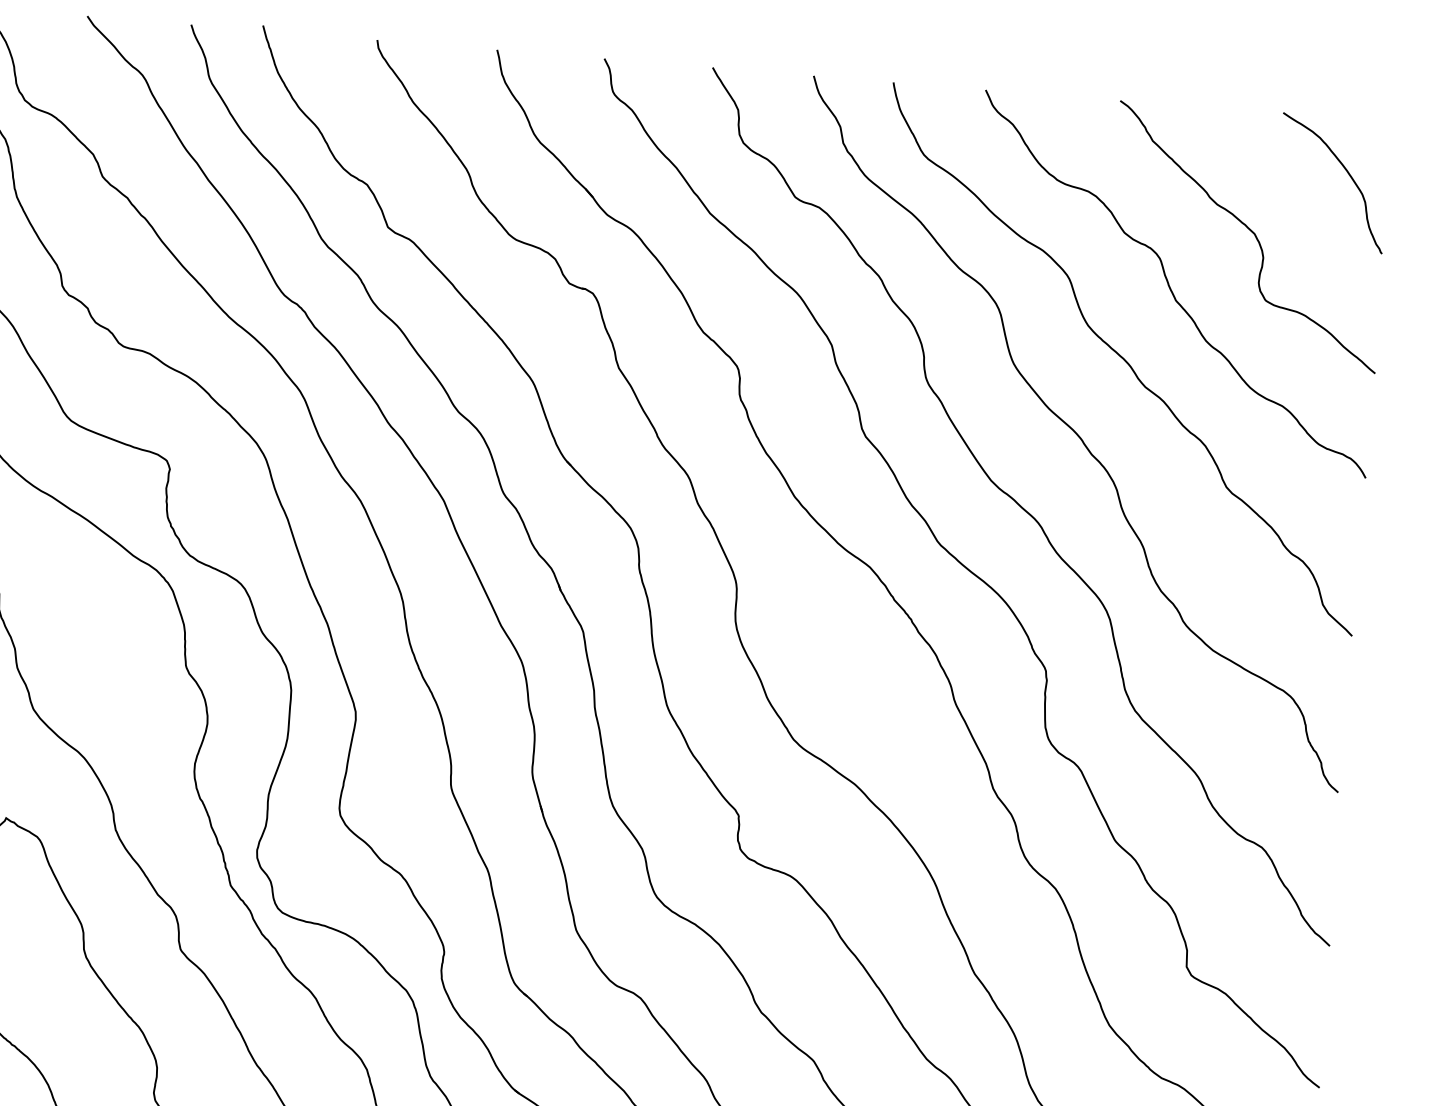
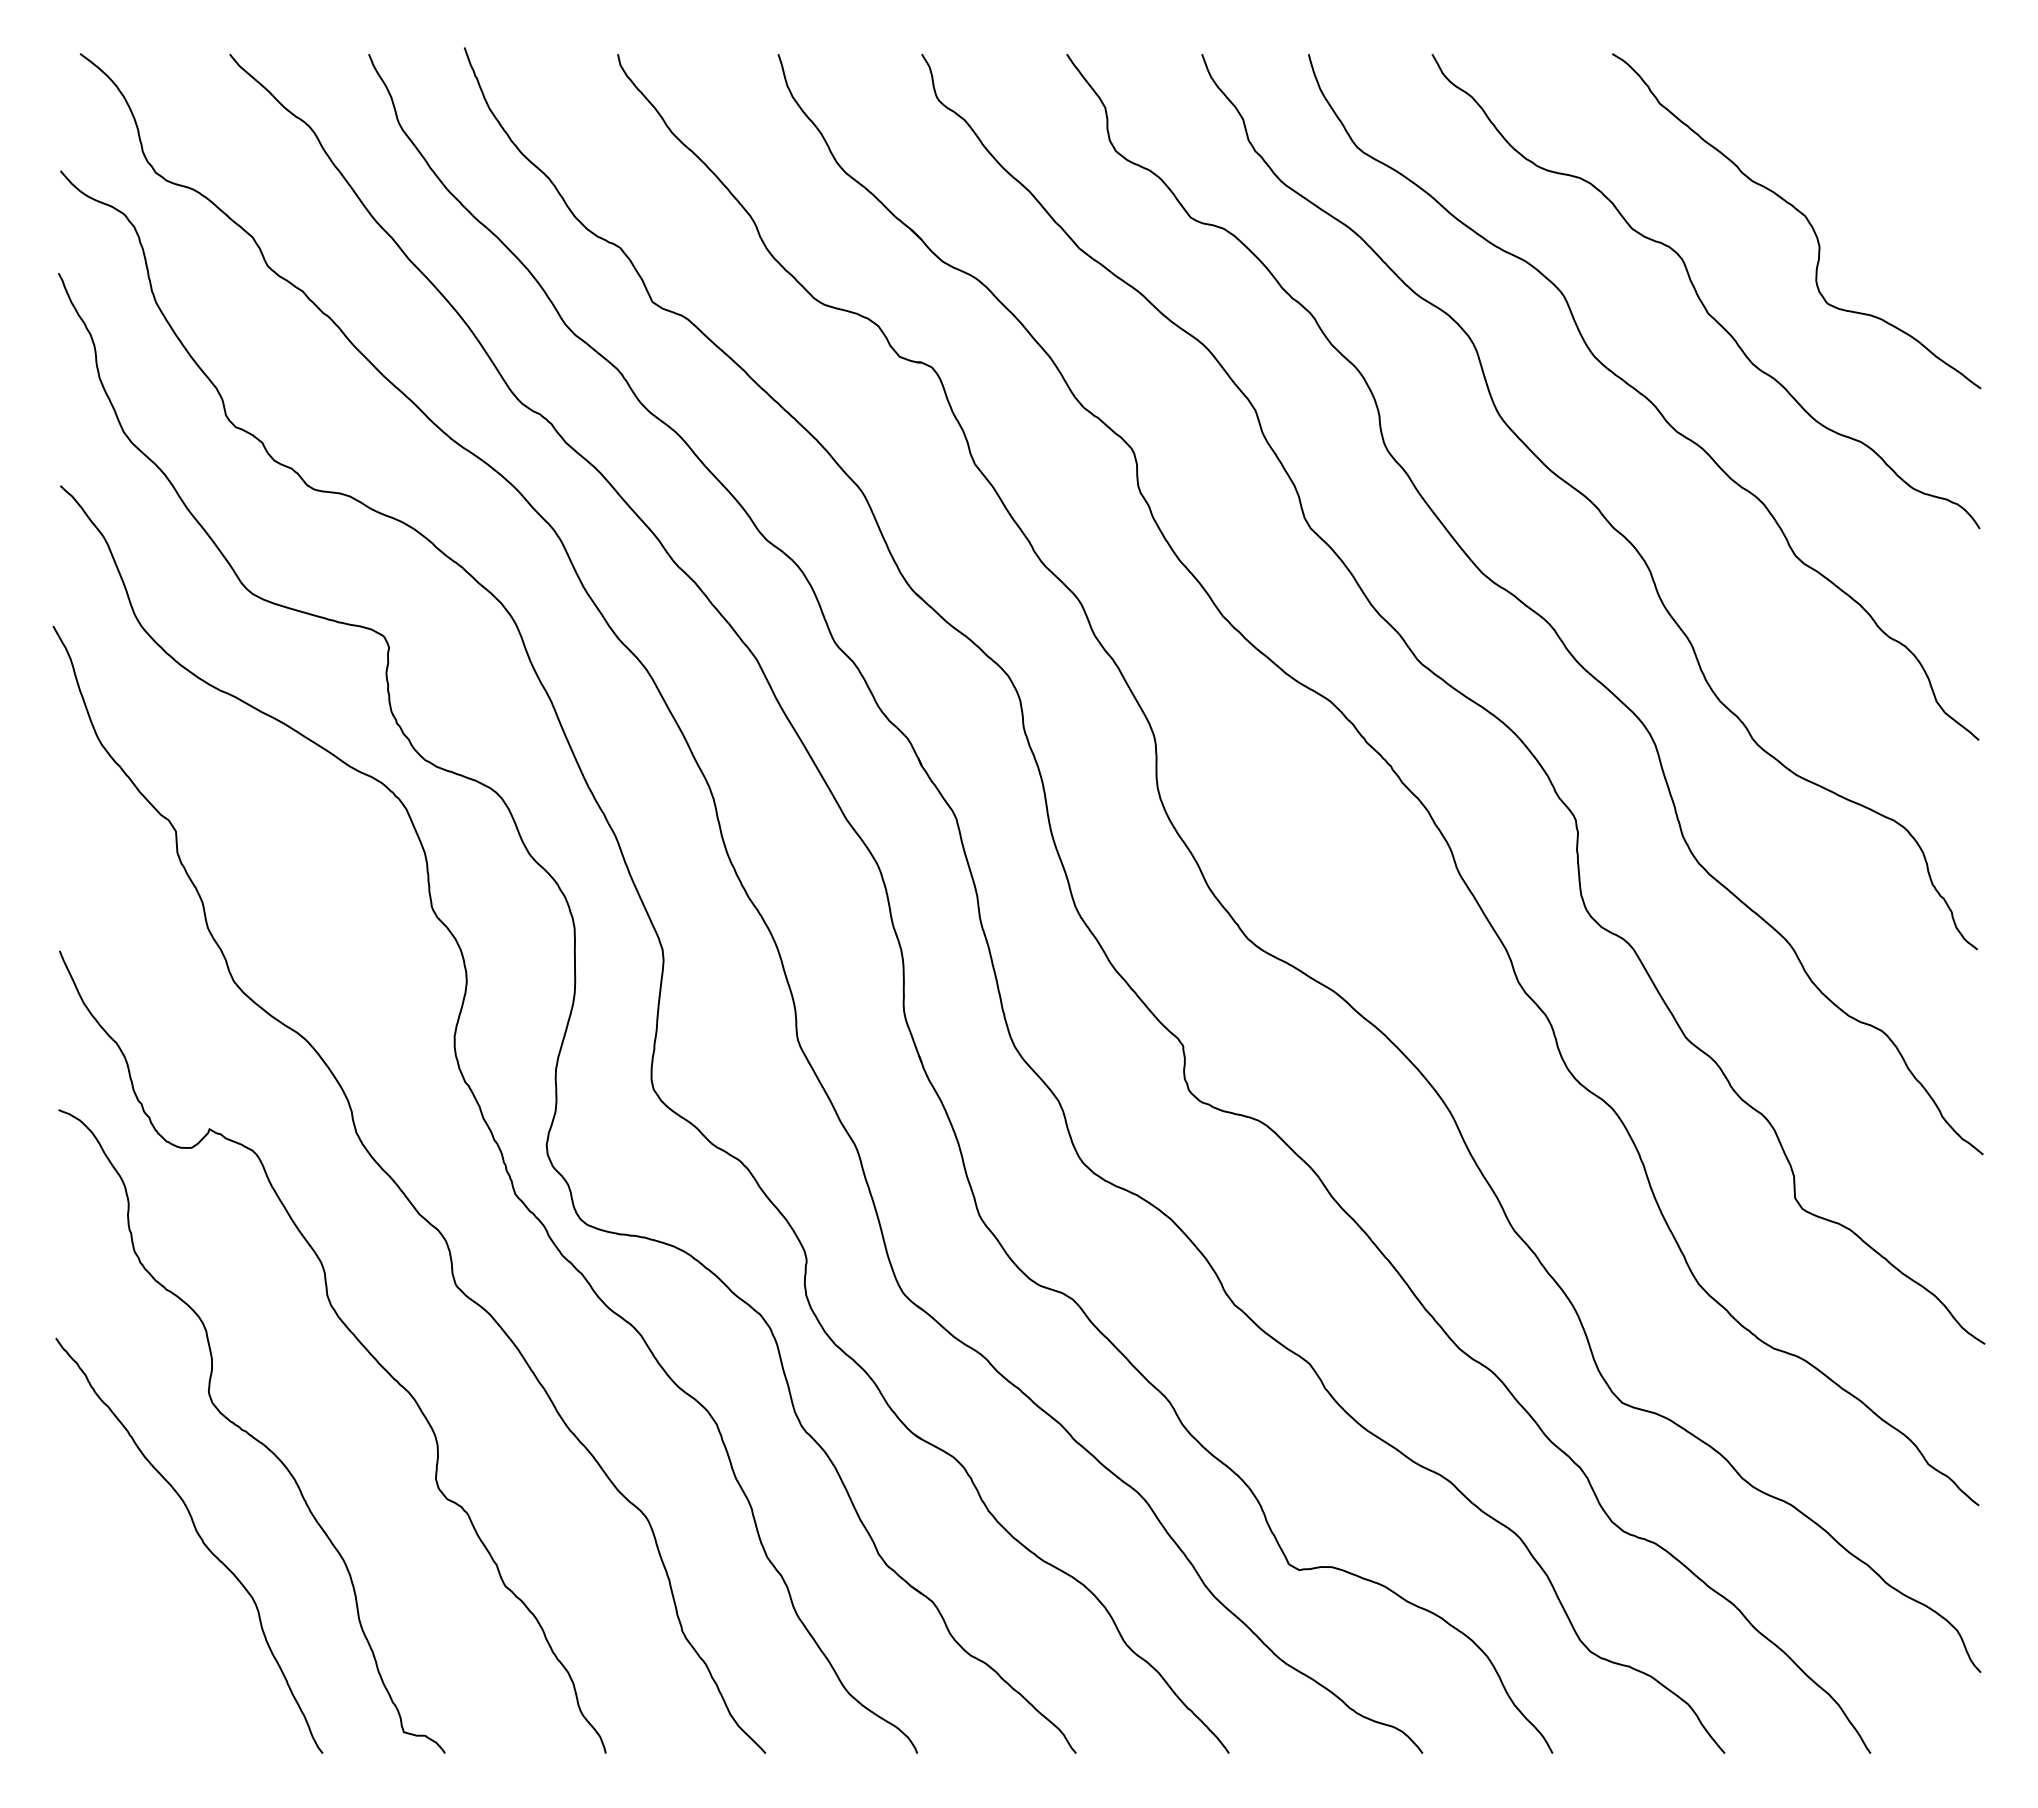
curve: (1347, 172) -> (1921, 124), removed

